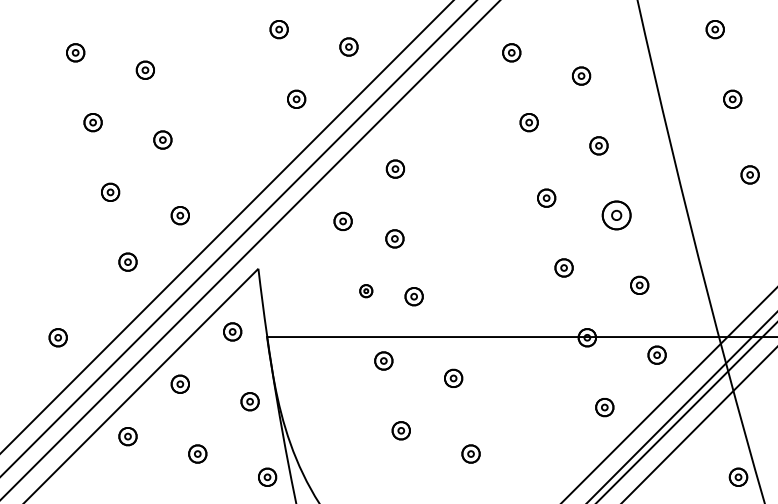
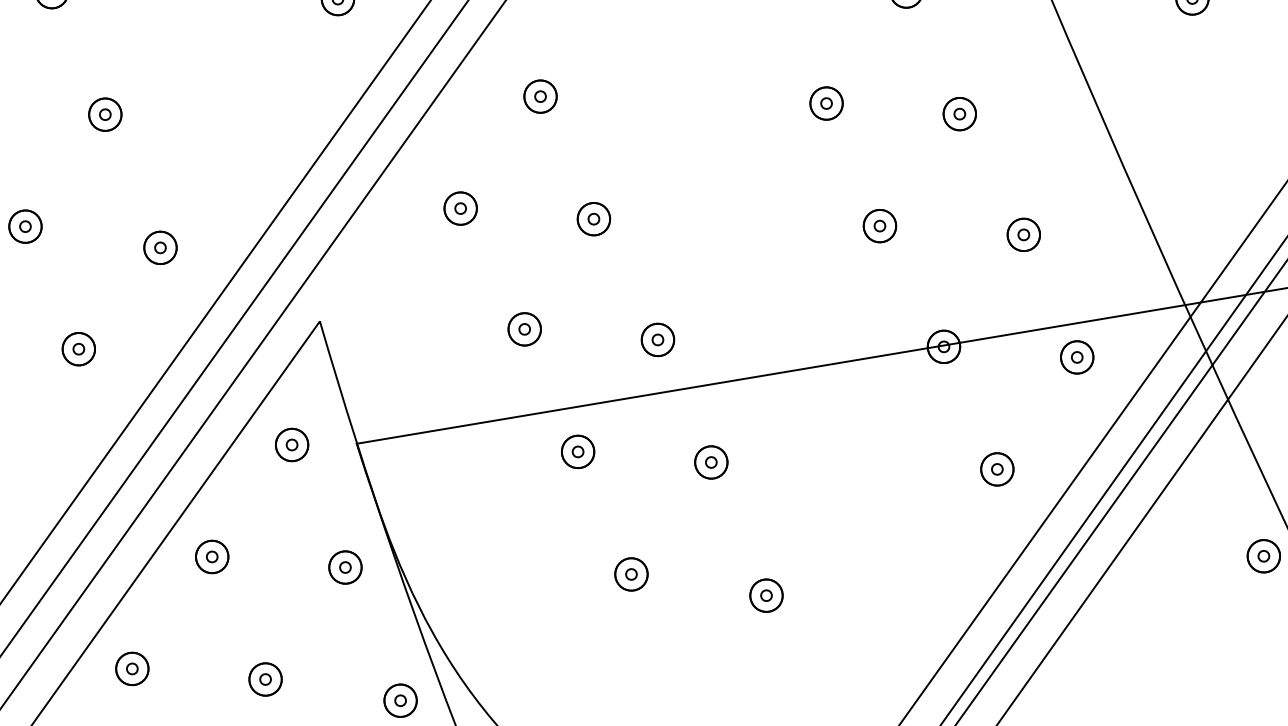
part: (615, 215) -> (958, 114), size x0.62
part: (394, 238) -> (593, 218), moved
part: (365, 290) -> (522, 328), size x1.43
part: (413, 296) -> (656, 339), moved

